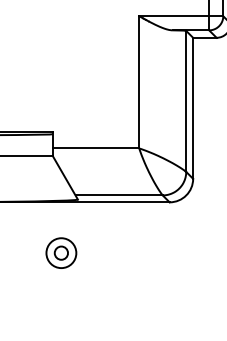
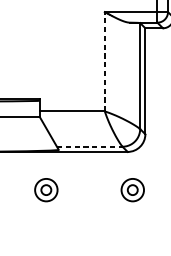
line: (139, 81) -> (105, 61), solid -> dashed
line: (119, 195) -> (90, 146), solid -> dashed
part: (176, 252) -> (132, 189), added

